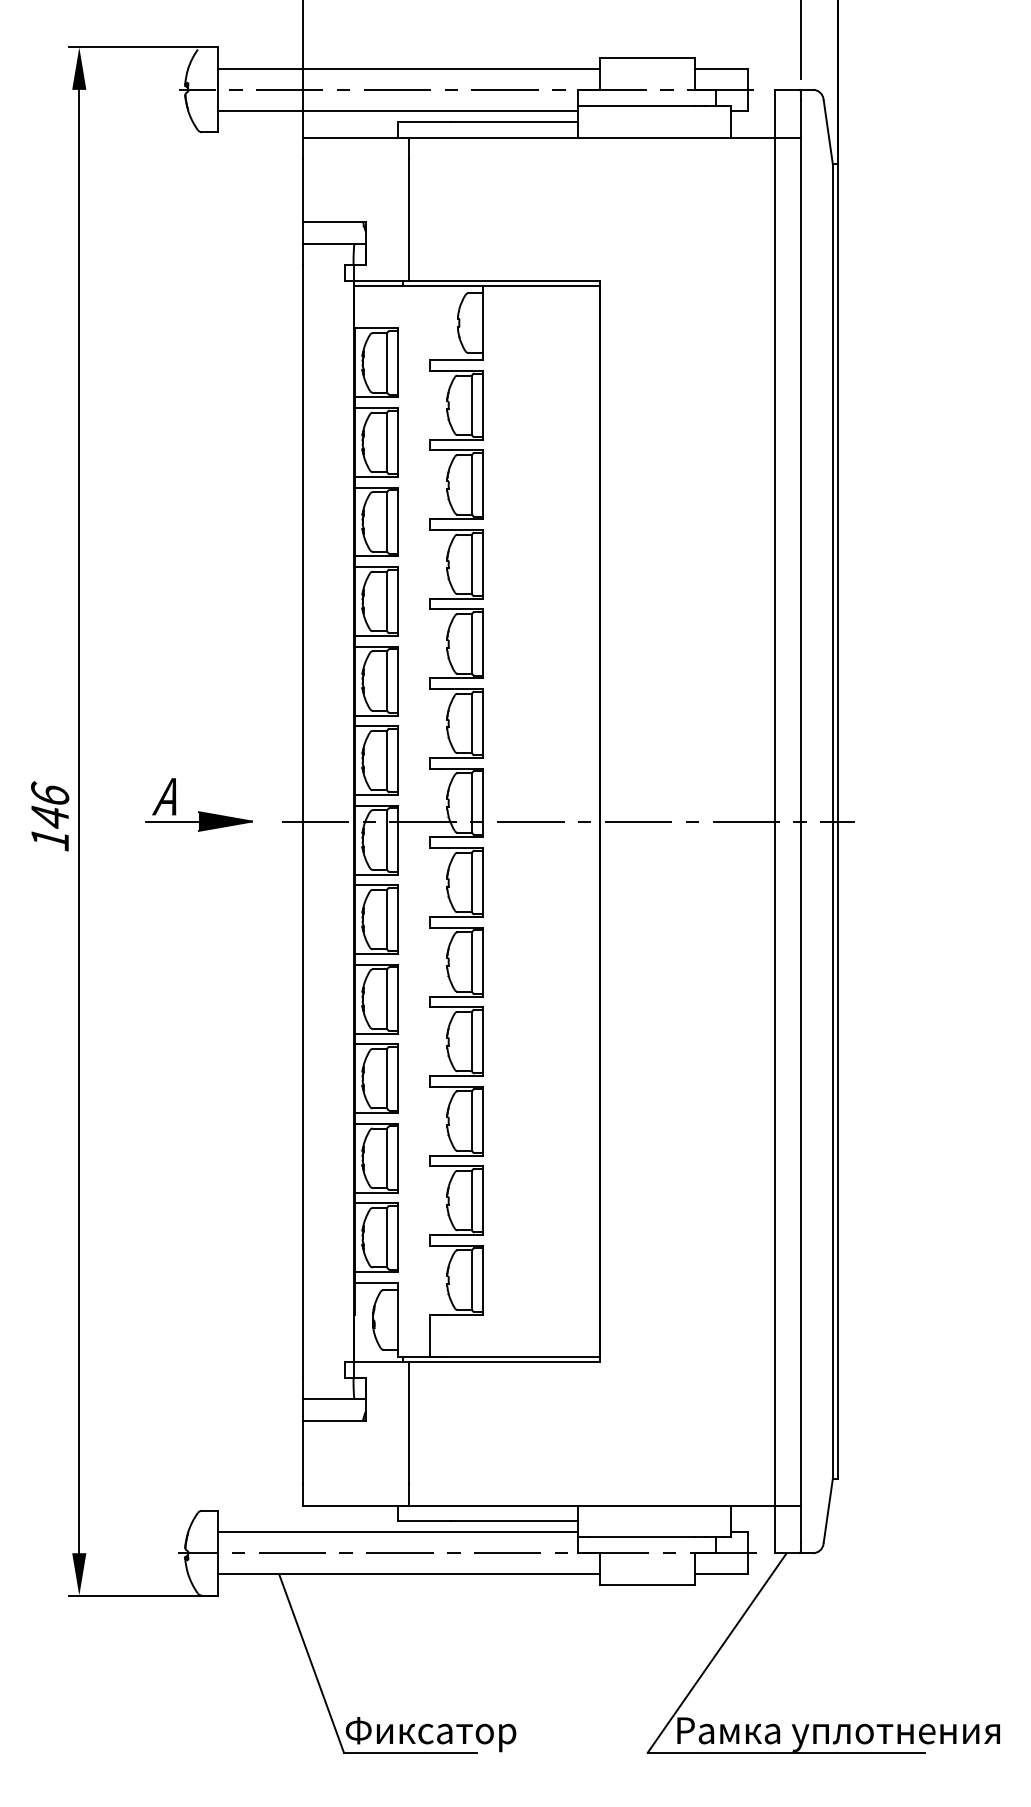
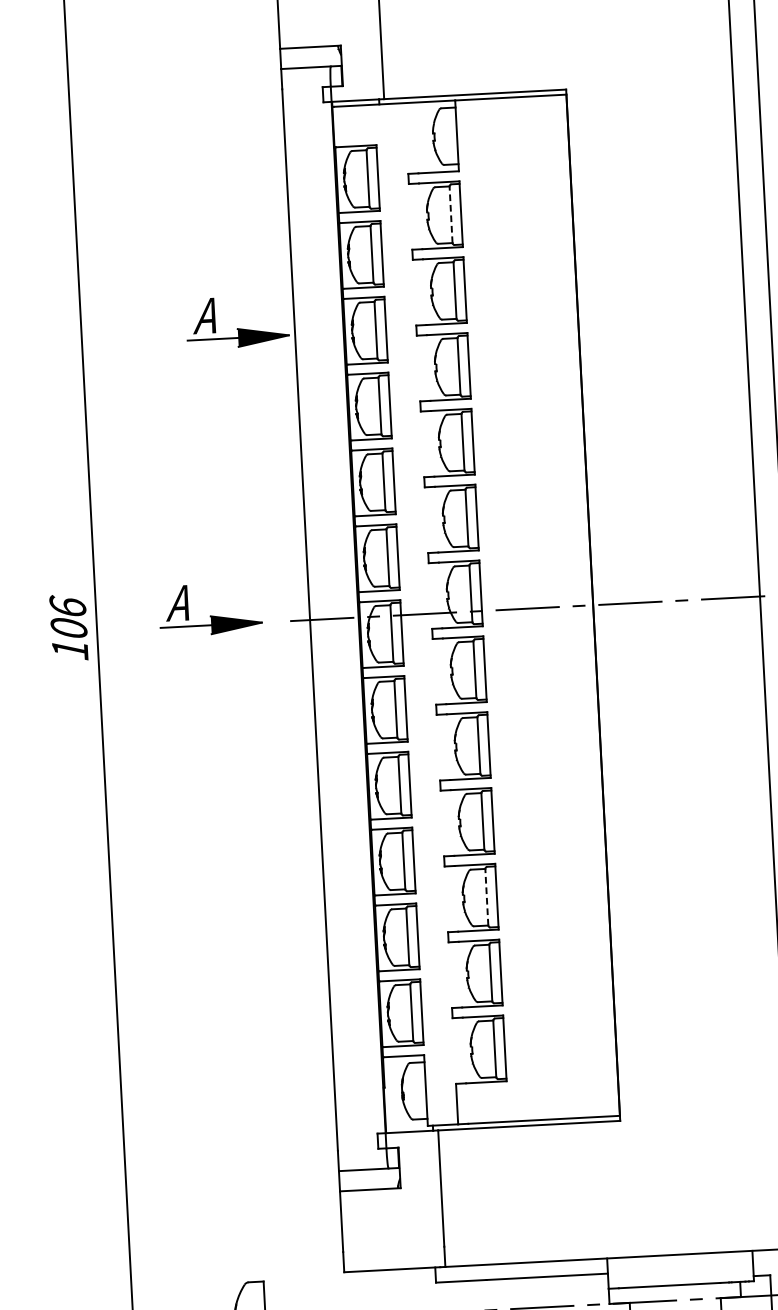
line: (472, 405) -> (451, 214), solid -> dashed
part: (242, 512) -> (237, 328), added
text: (50, 816) -> (69, 627), 146 -> 106
line: (472, 1121) -> (487, 897), solid -> dashed
line: (397, 1532) -> (436, 1293), removed

